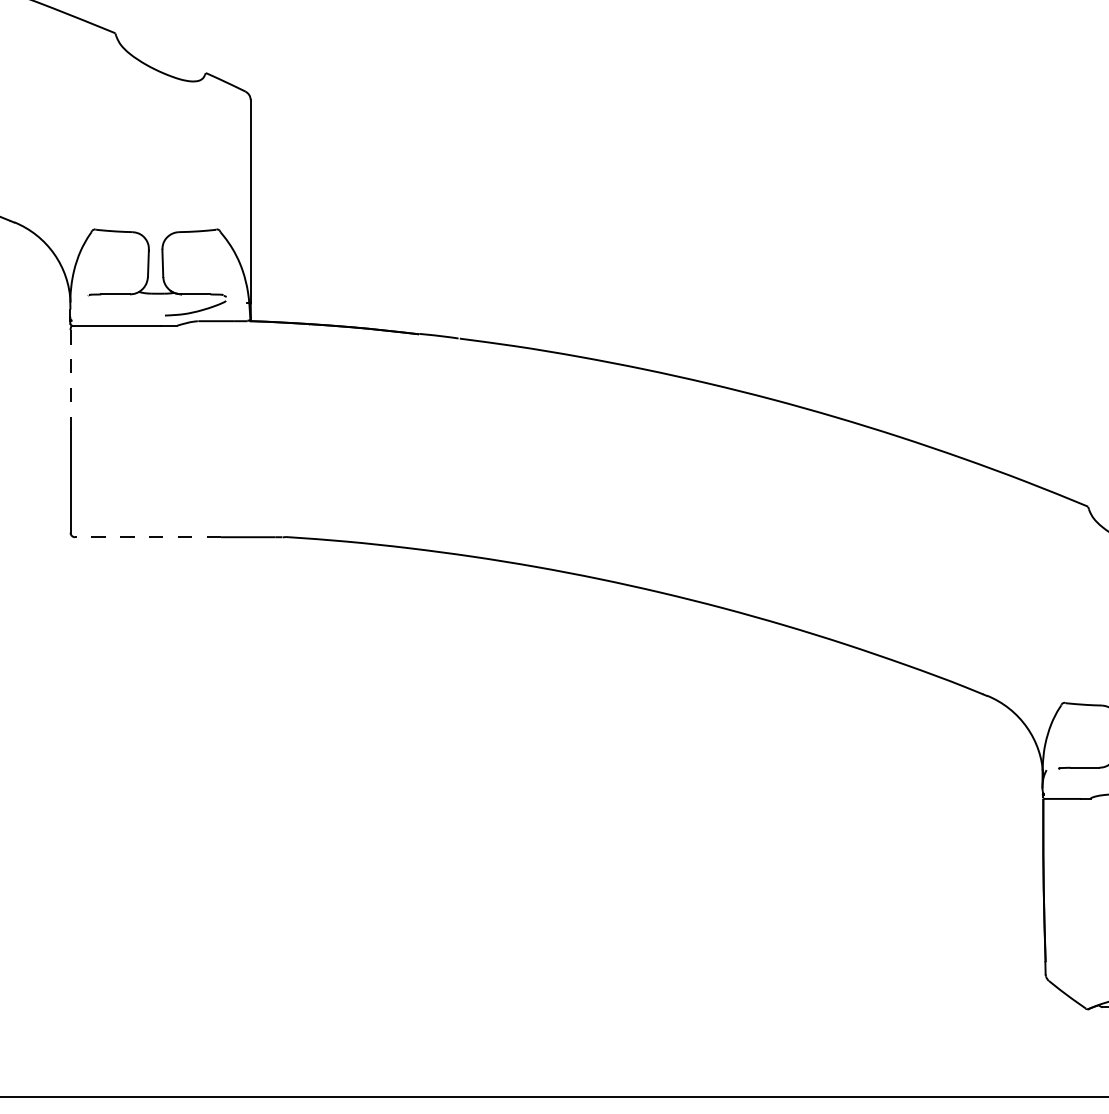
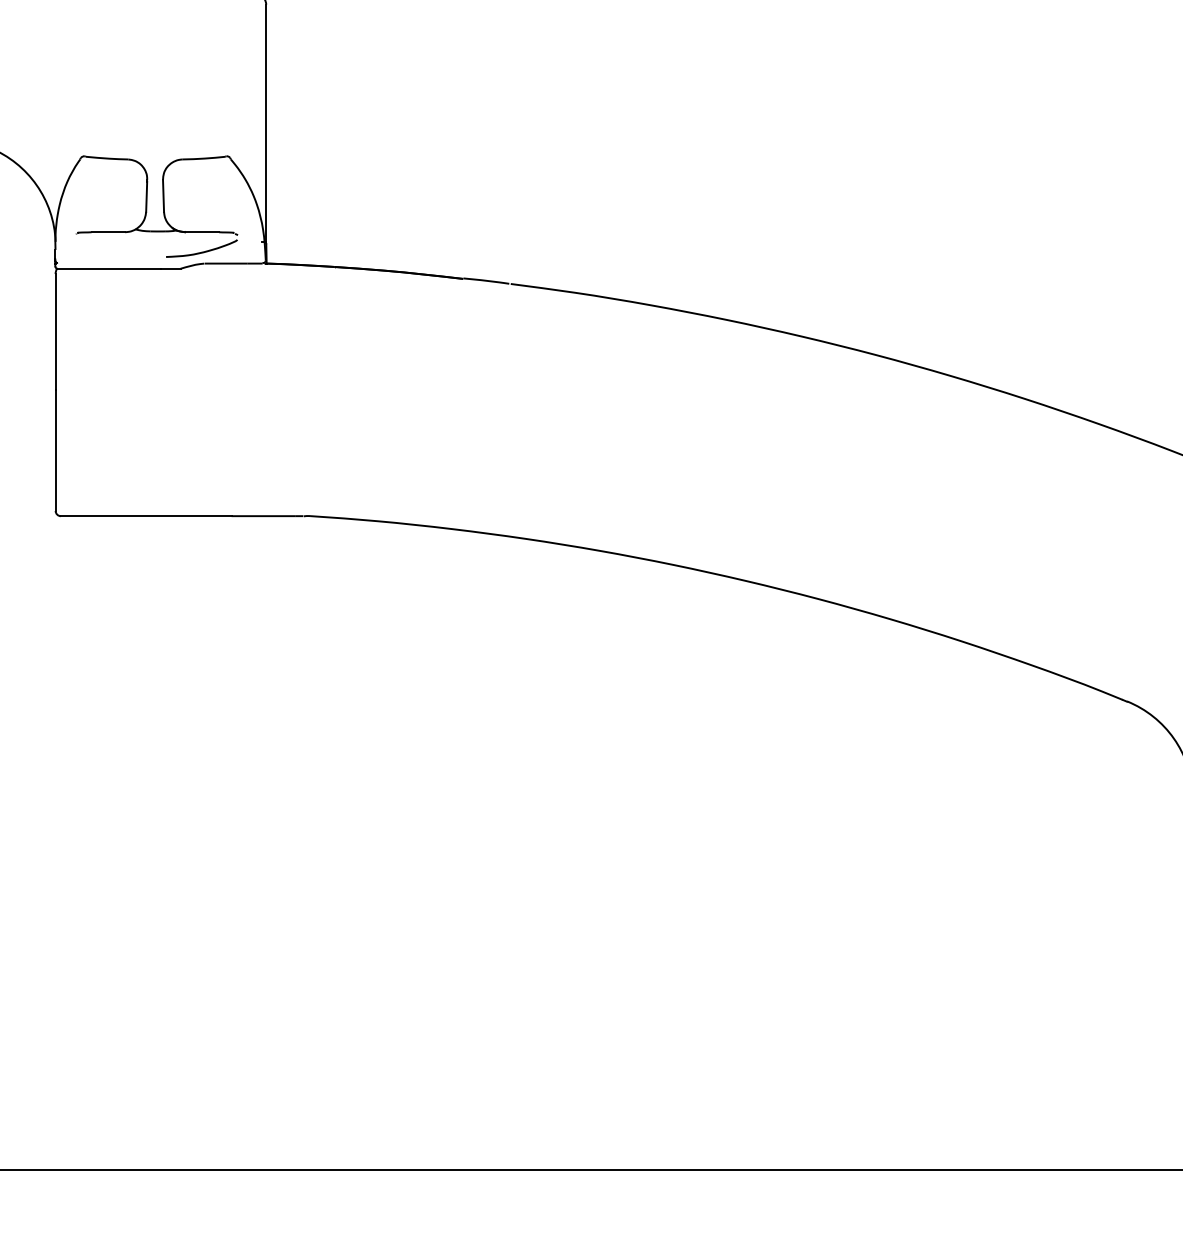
line: (70, 379) -> (55, 331), dashed -> solid
line: (148, 537) -> (146, 516), dashed -> solid

